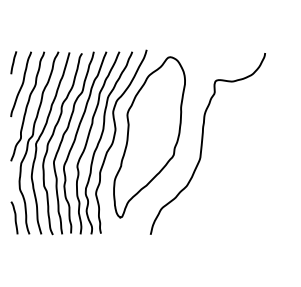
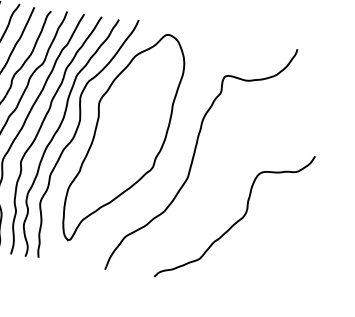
curve: (241, 183) -> (238, 219), added

